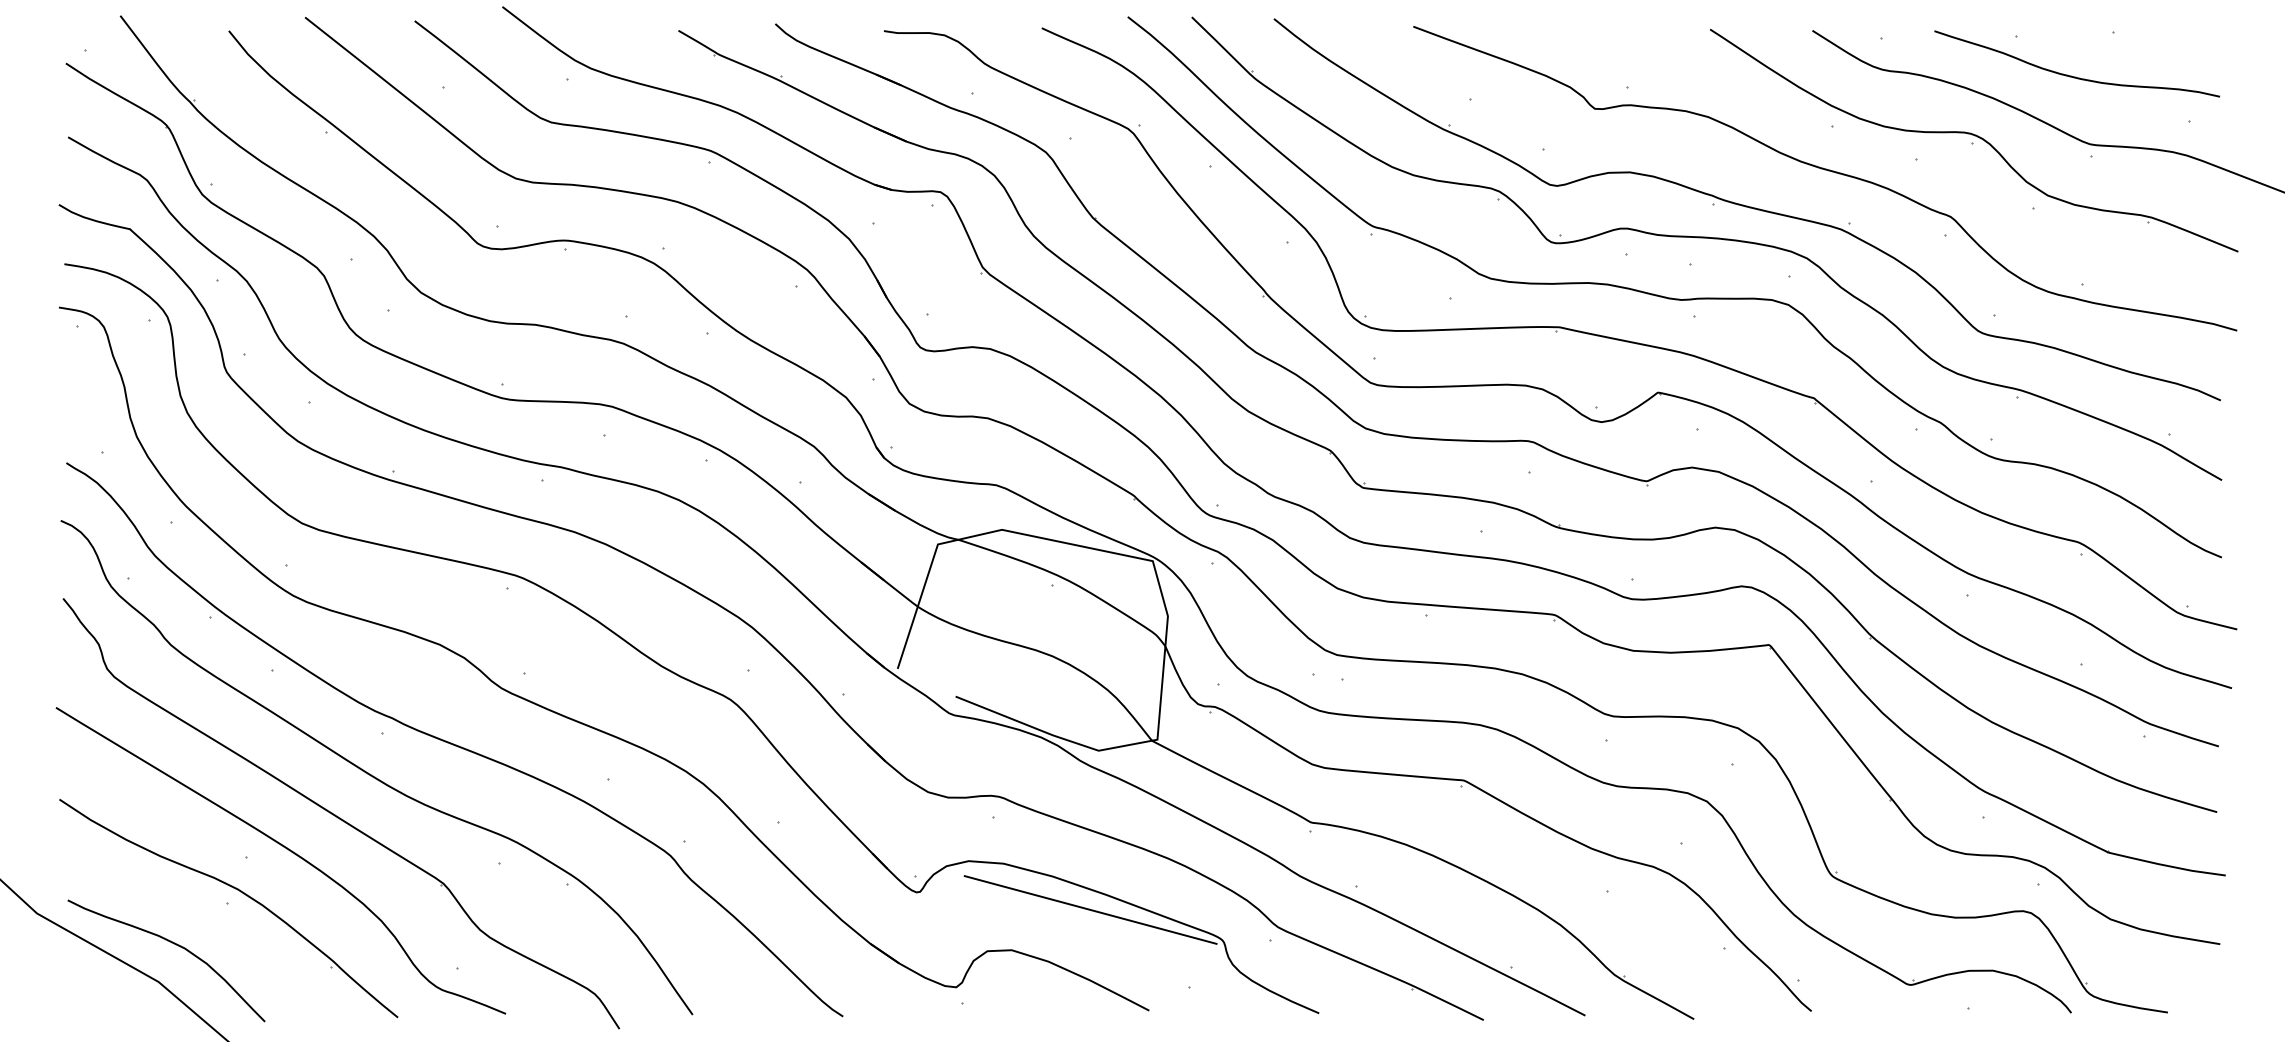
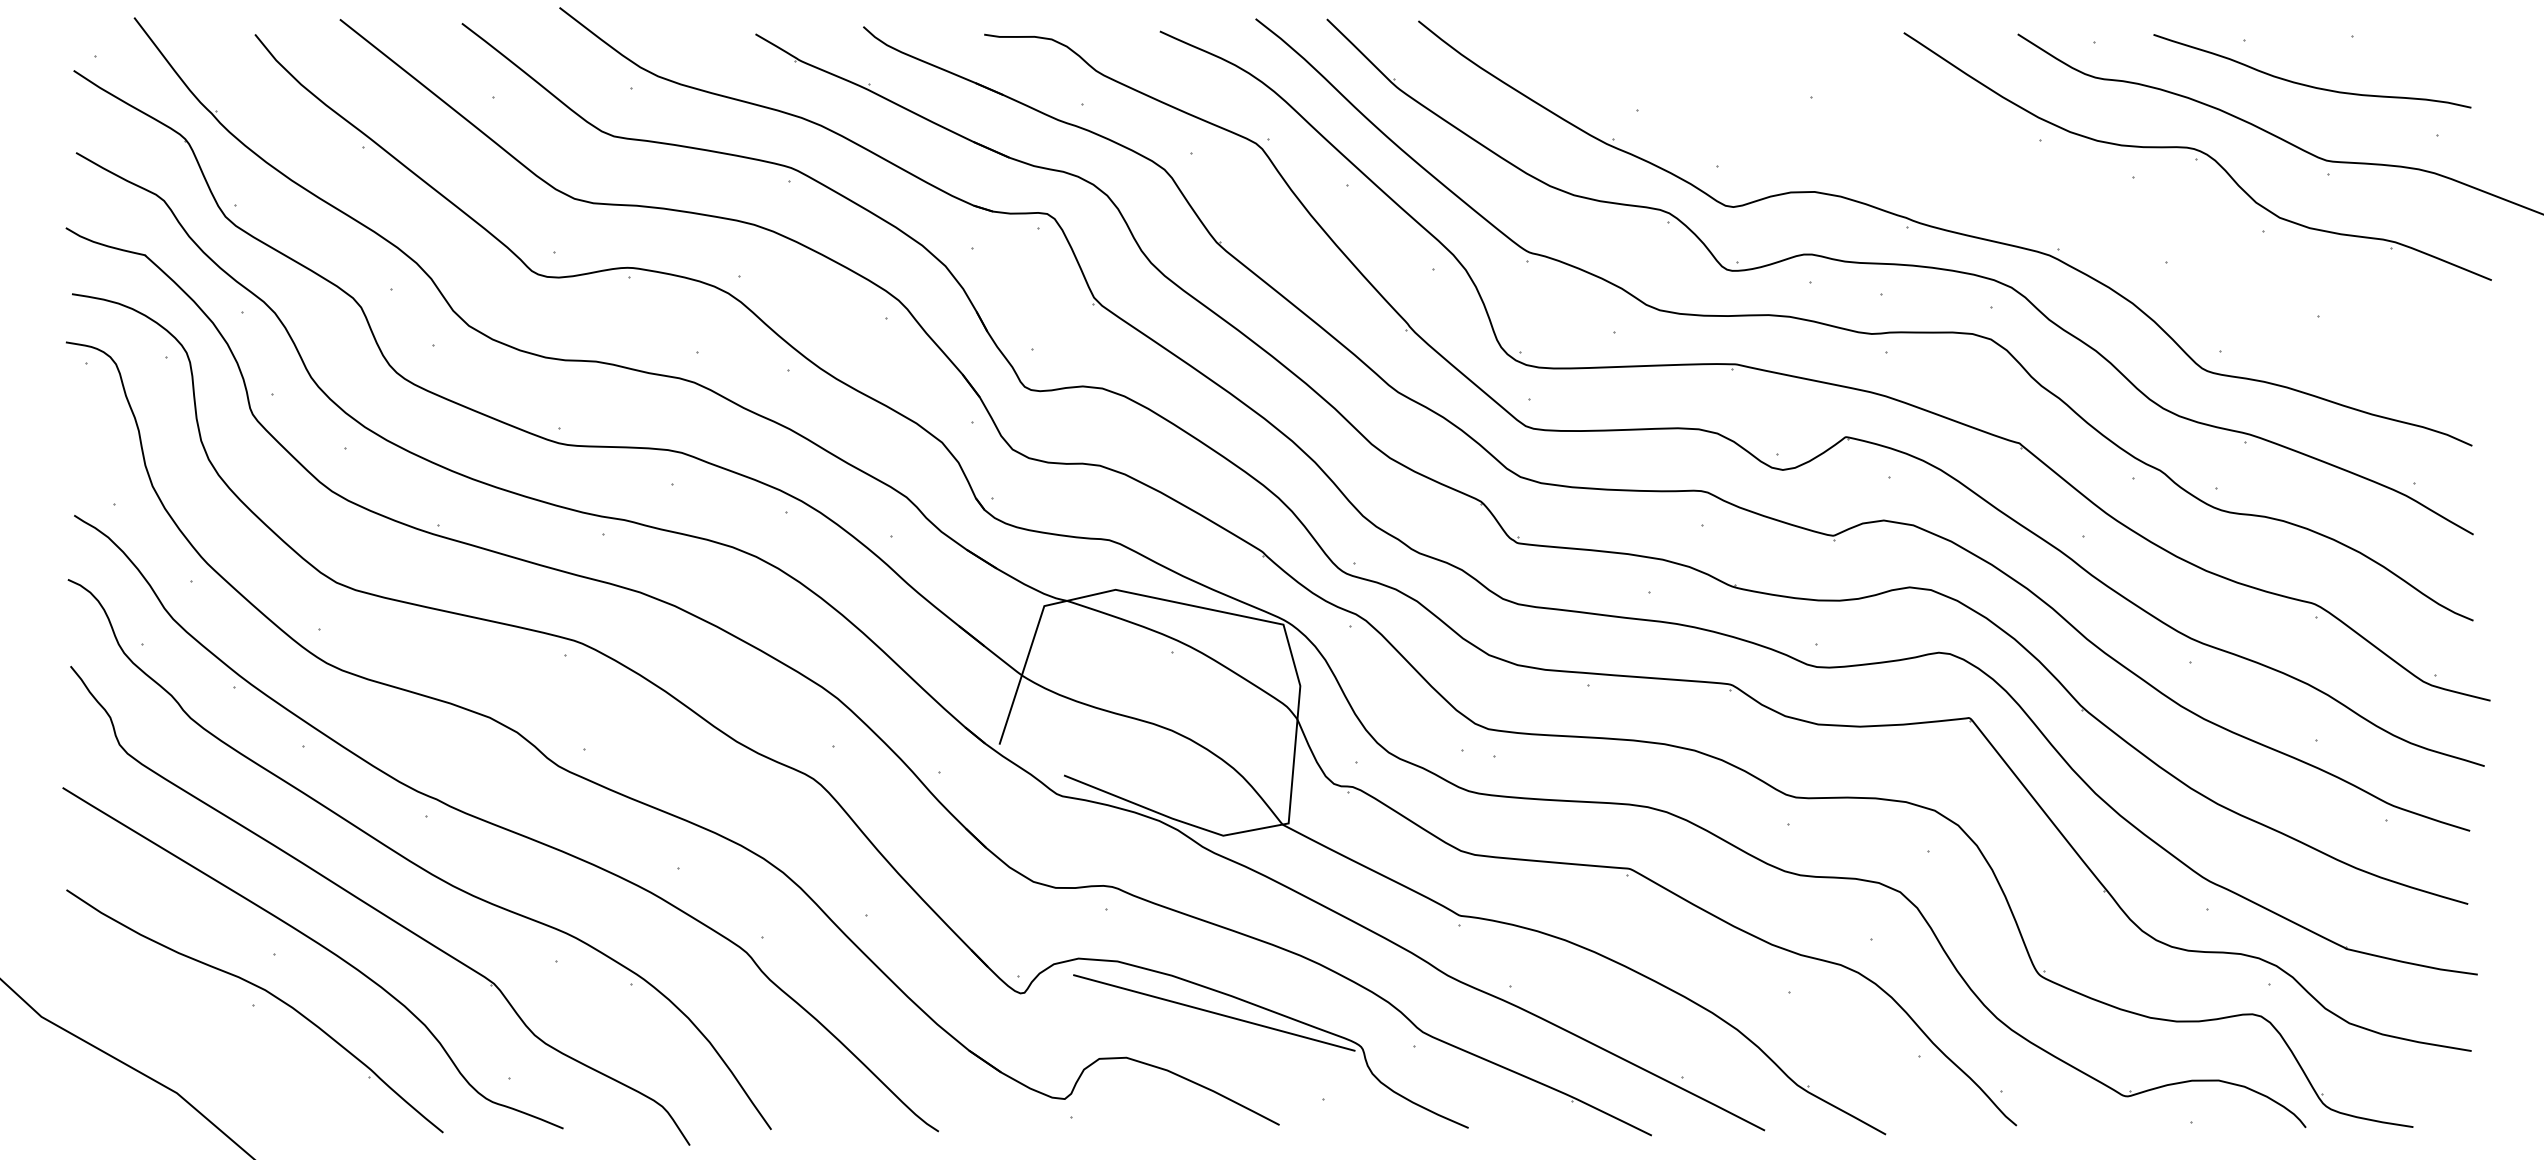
curve: (1827, 171) -> (2034, 190), removed
curve: (174, 944) -> (194, 1051), removed

